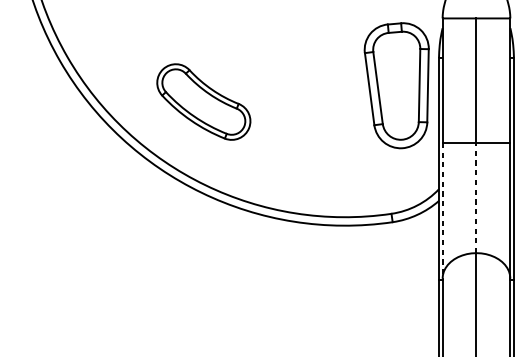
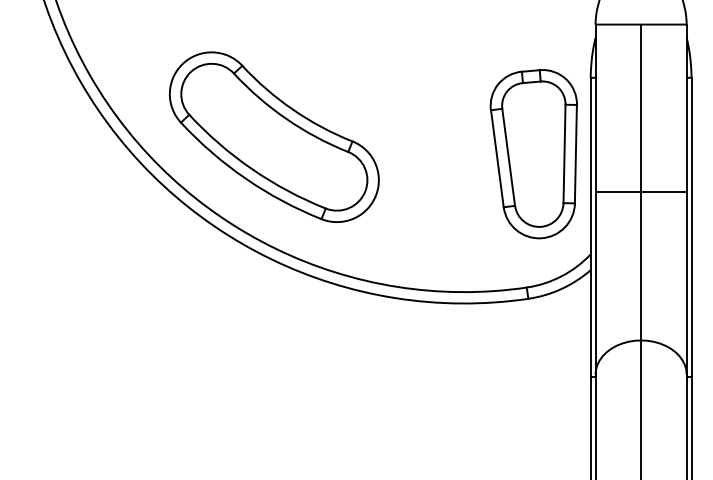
part: (396, 85) -> (533, 154), moved
part: (203, 101) -> (273, 136), size x1.67
line: (476, 197) -> (641, 265), dashed -> solid
line: (442, 210) -> (595, 283), dashed -> solid

